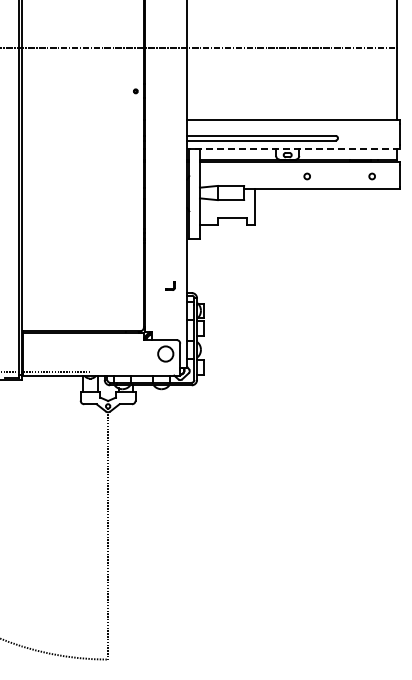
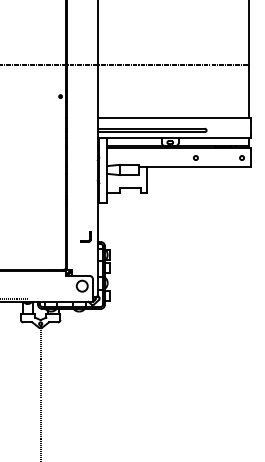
line: (292, 148) -> (173, 137), dashed -> solid
circle: (306, 176) -> (195, 158), moved
circle: (371, 176) -> (241, 158), moved
part: (170, 285) -> (85, 236), size x1.67

